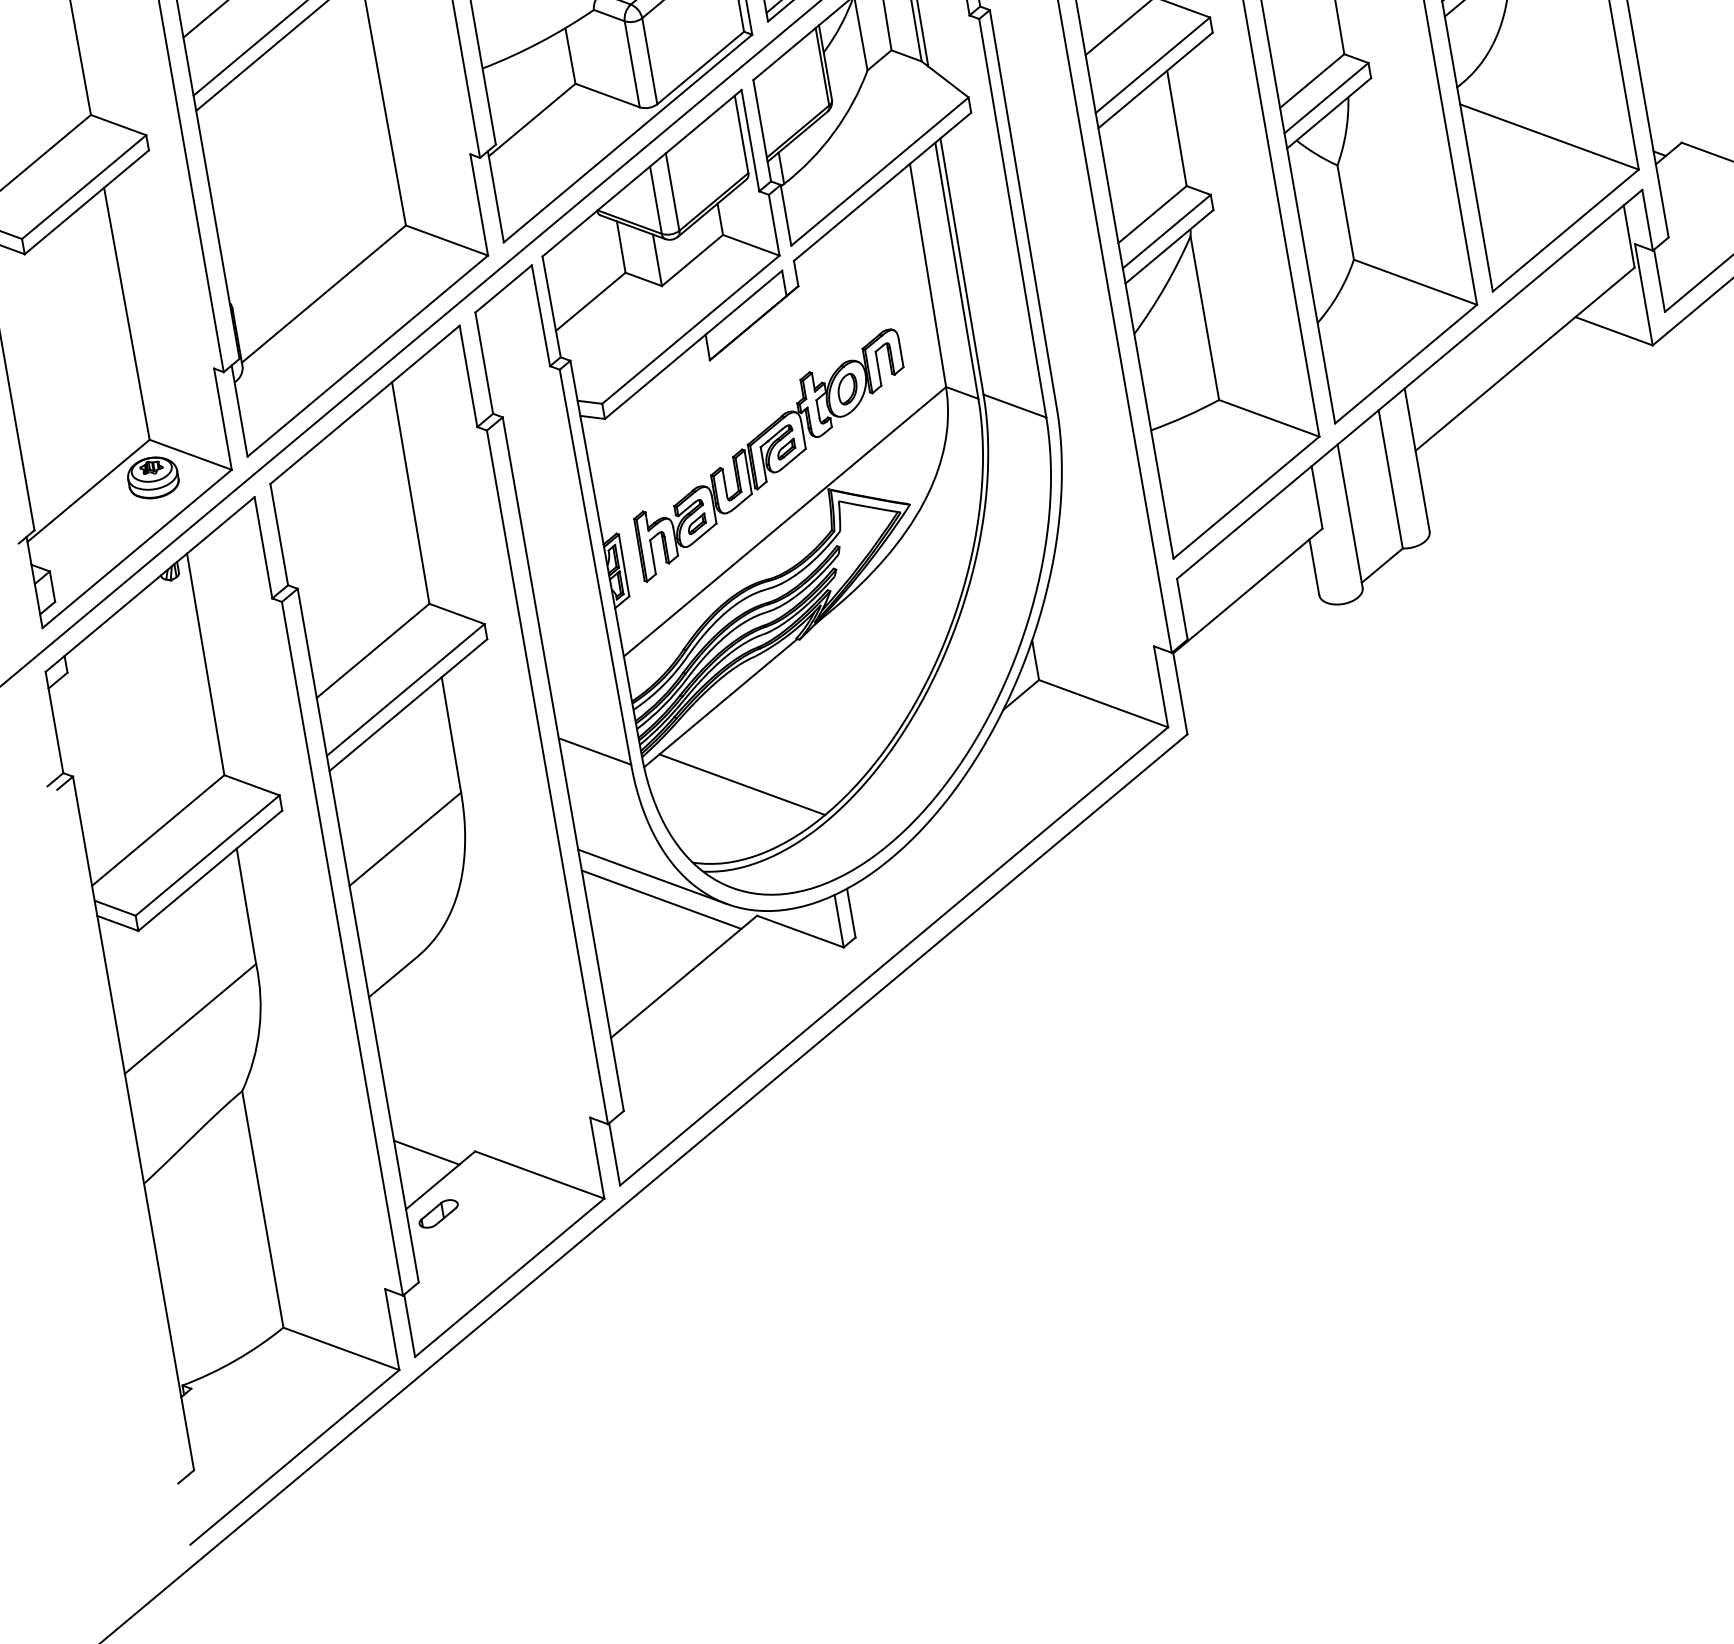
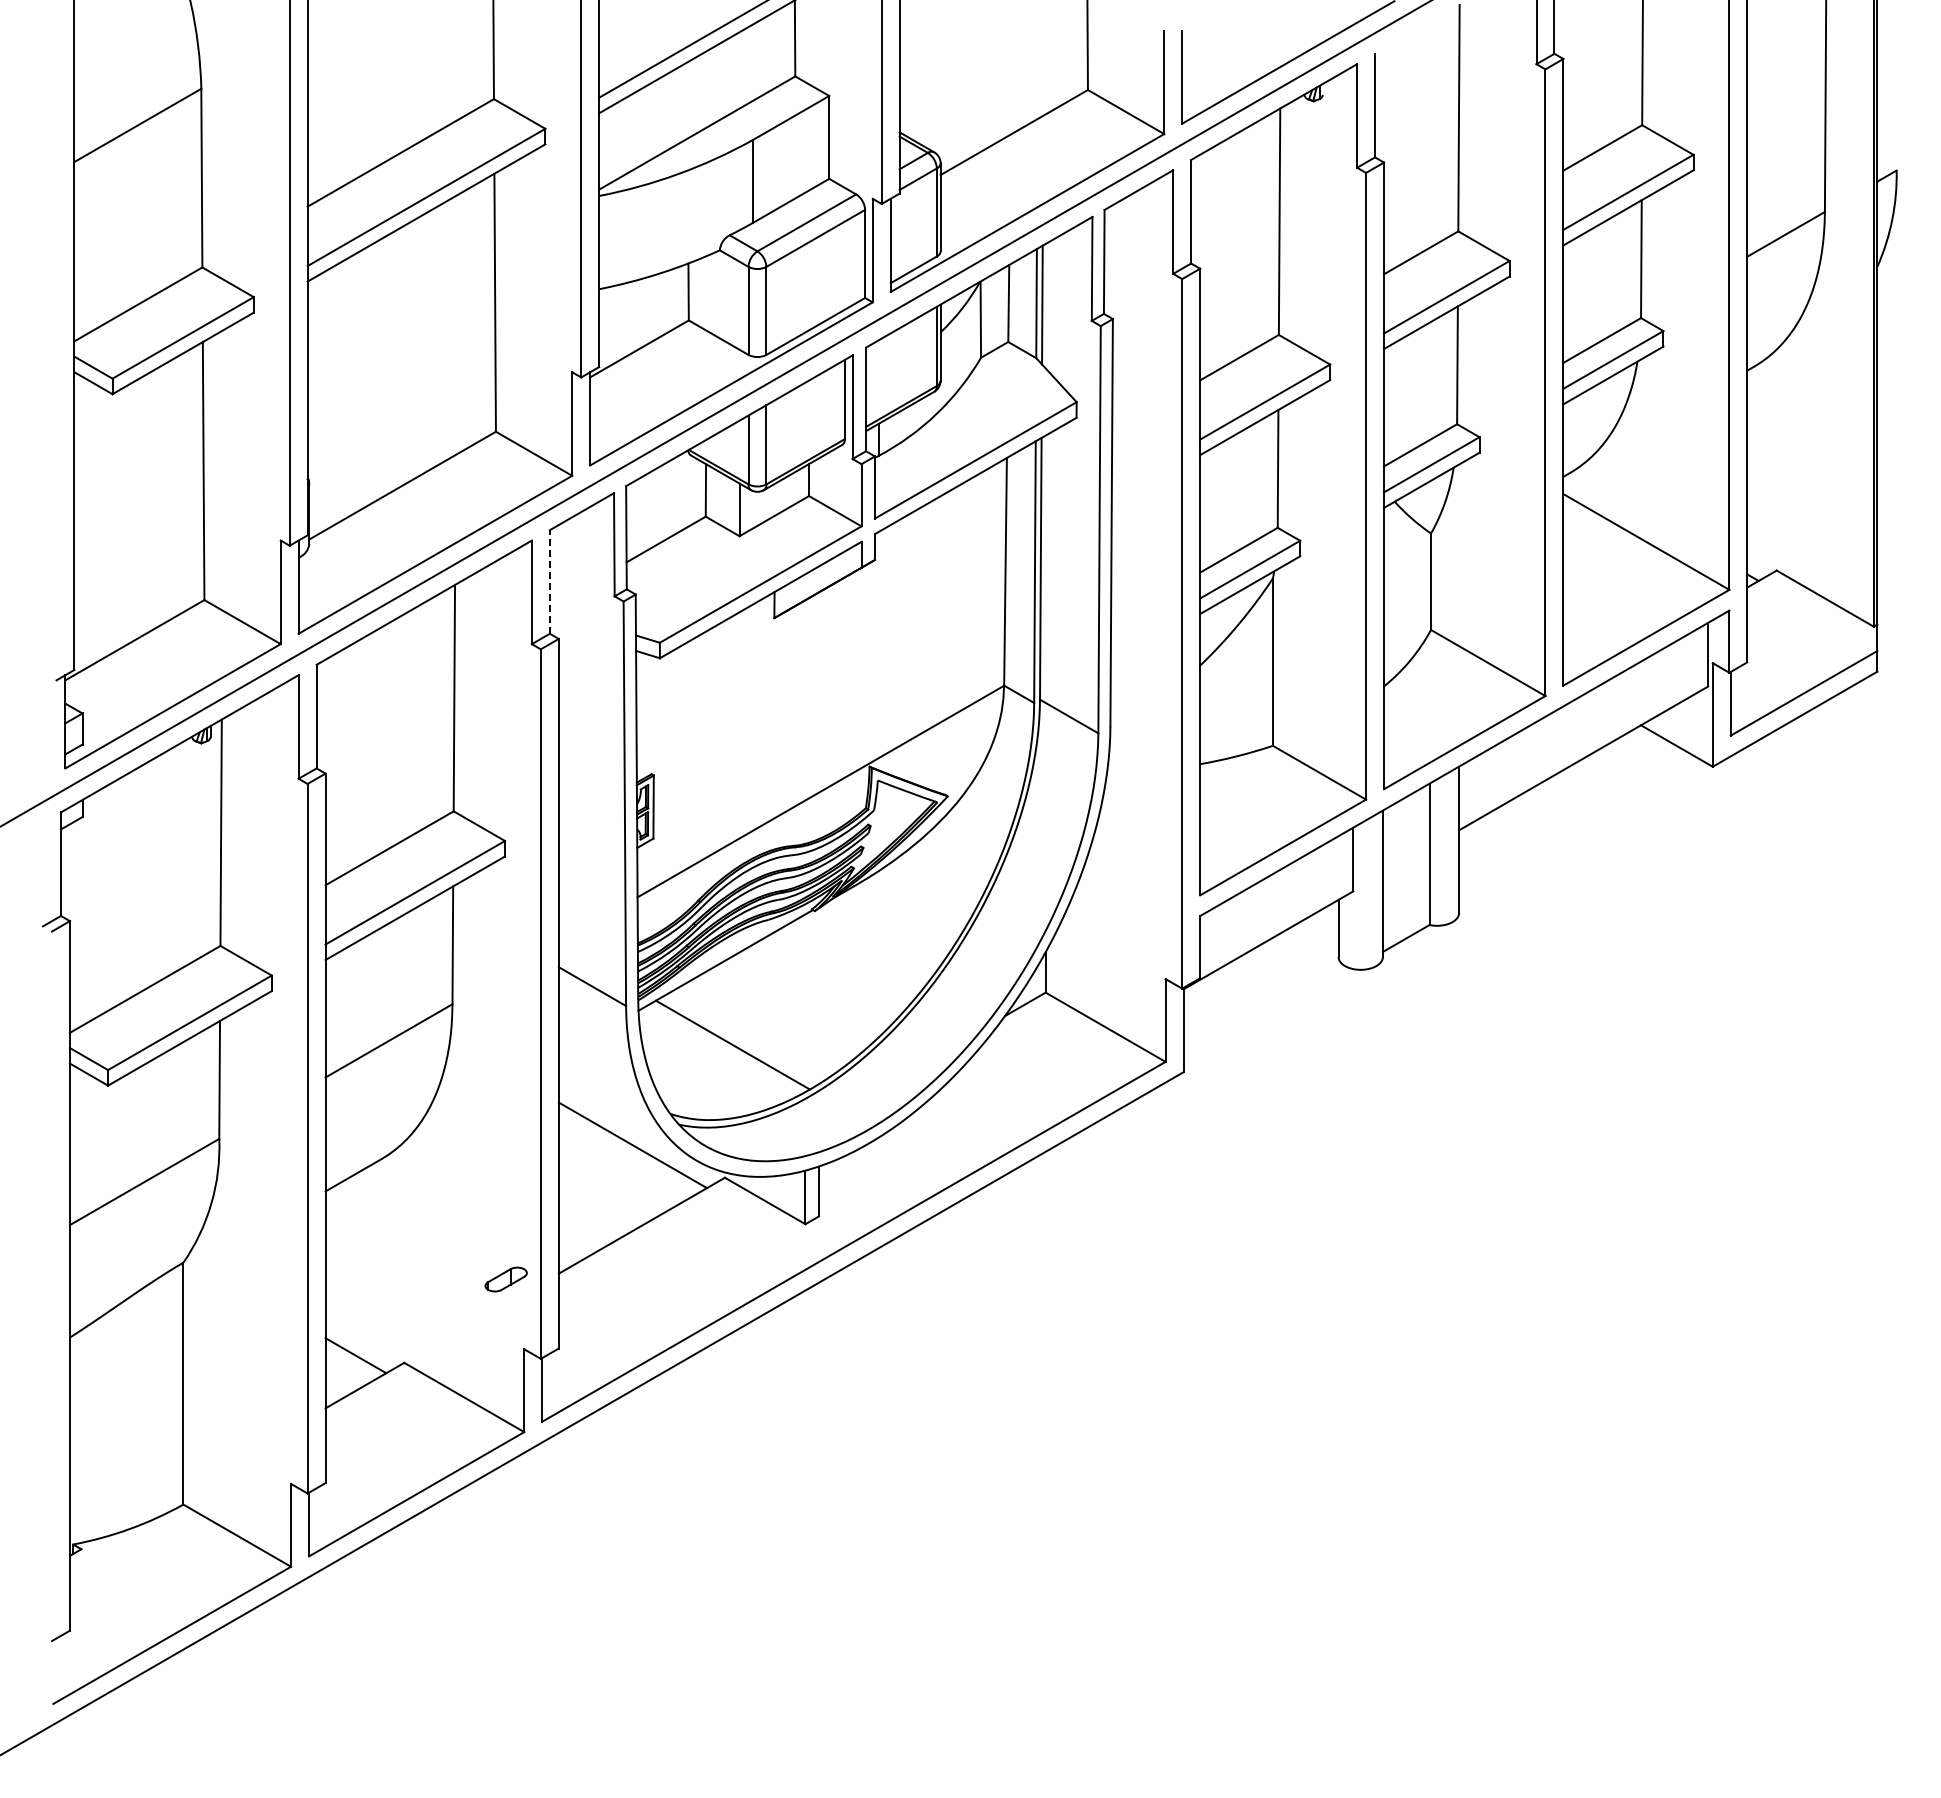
line: (483, 362) -> (549, 581), solid -> dashed
part: (770, 454) -> (818, 722), removed
part: (153, 477) -> (201, 638), removed
line: (652, 876) -> (627, 1120), removed
part: (437, 1213) -> (505, 1279), moved

